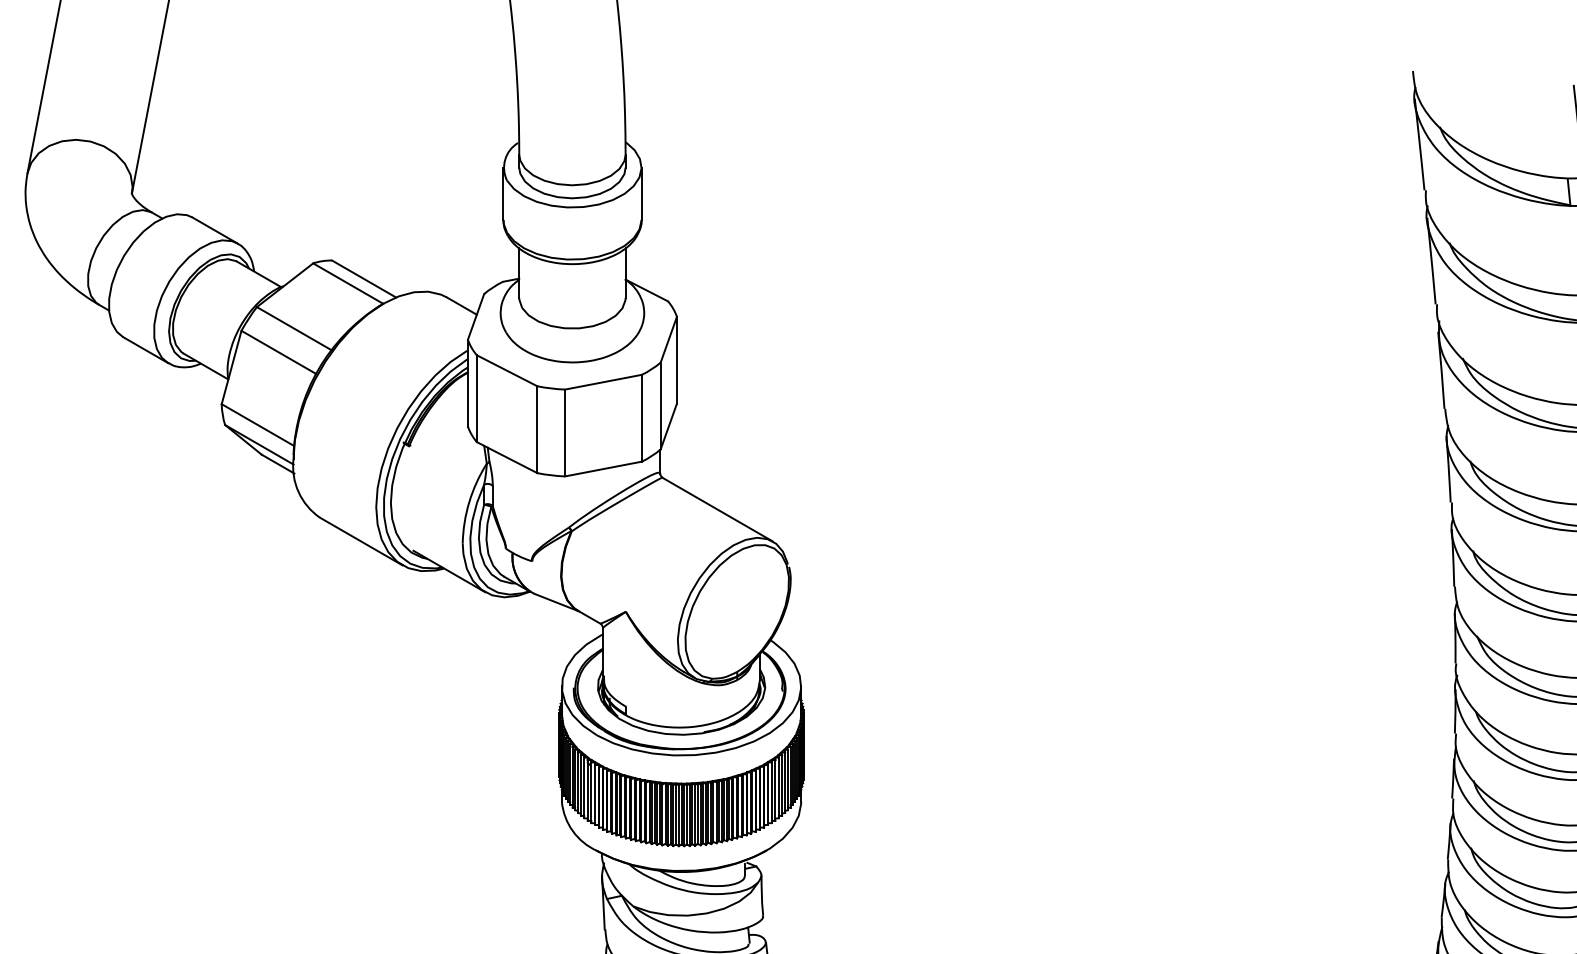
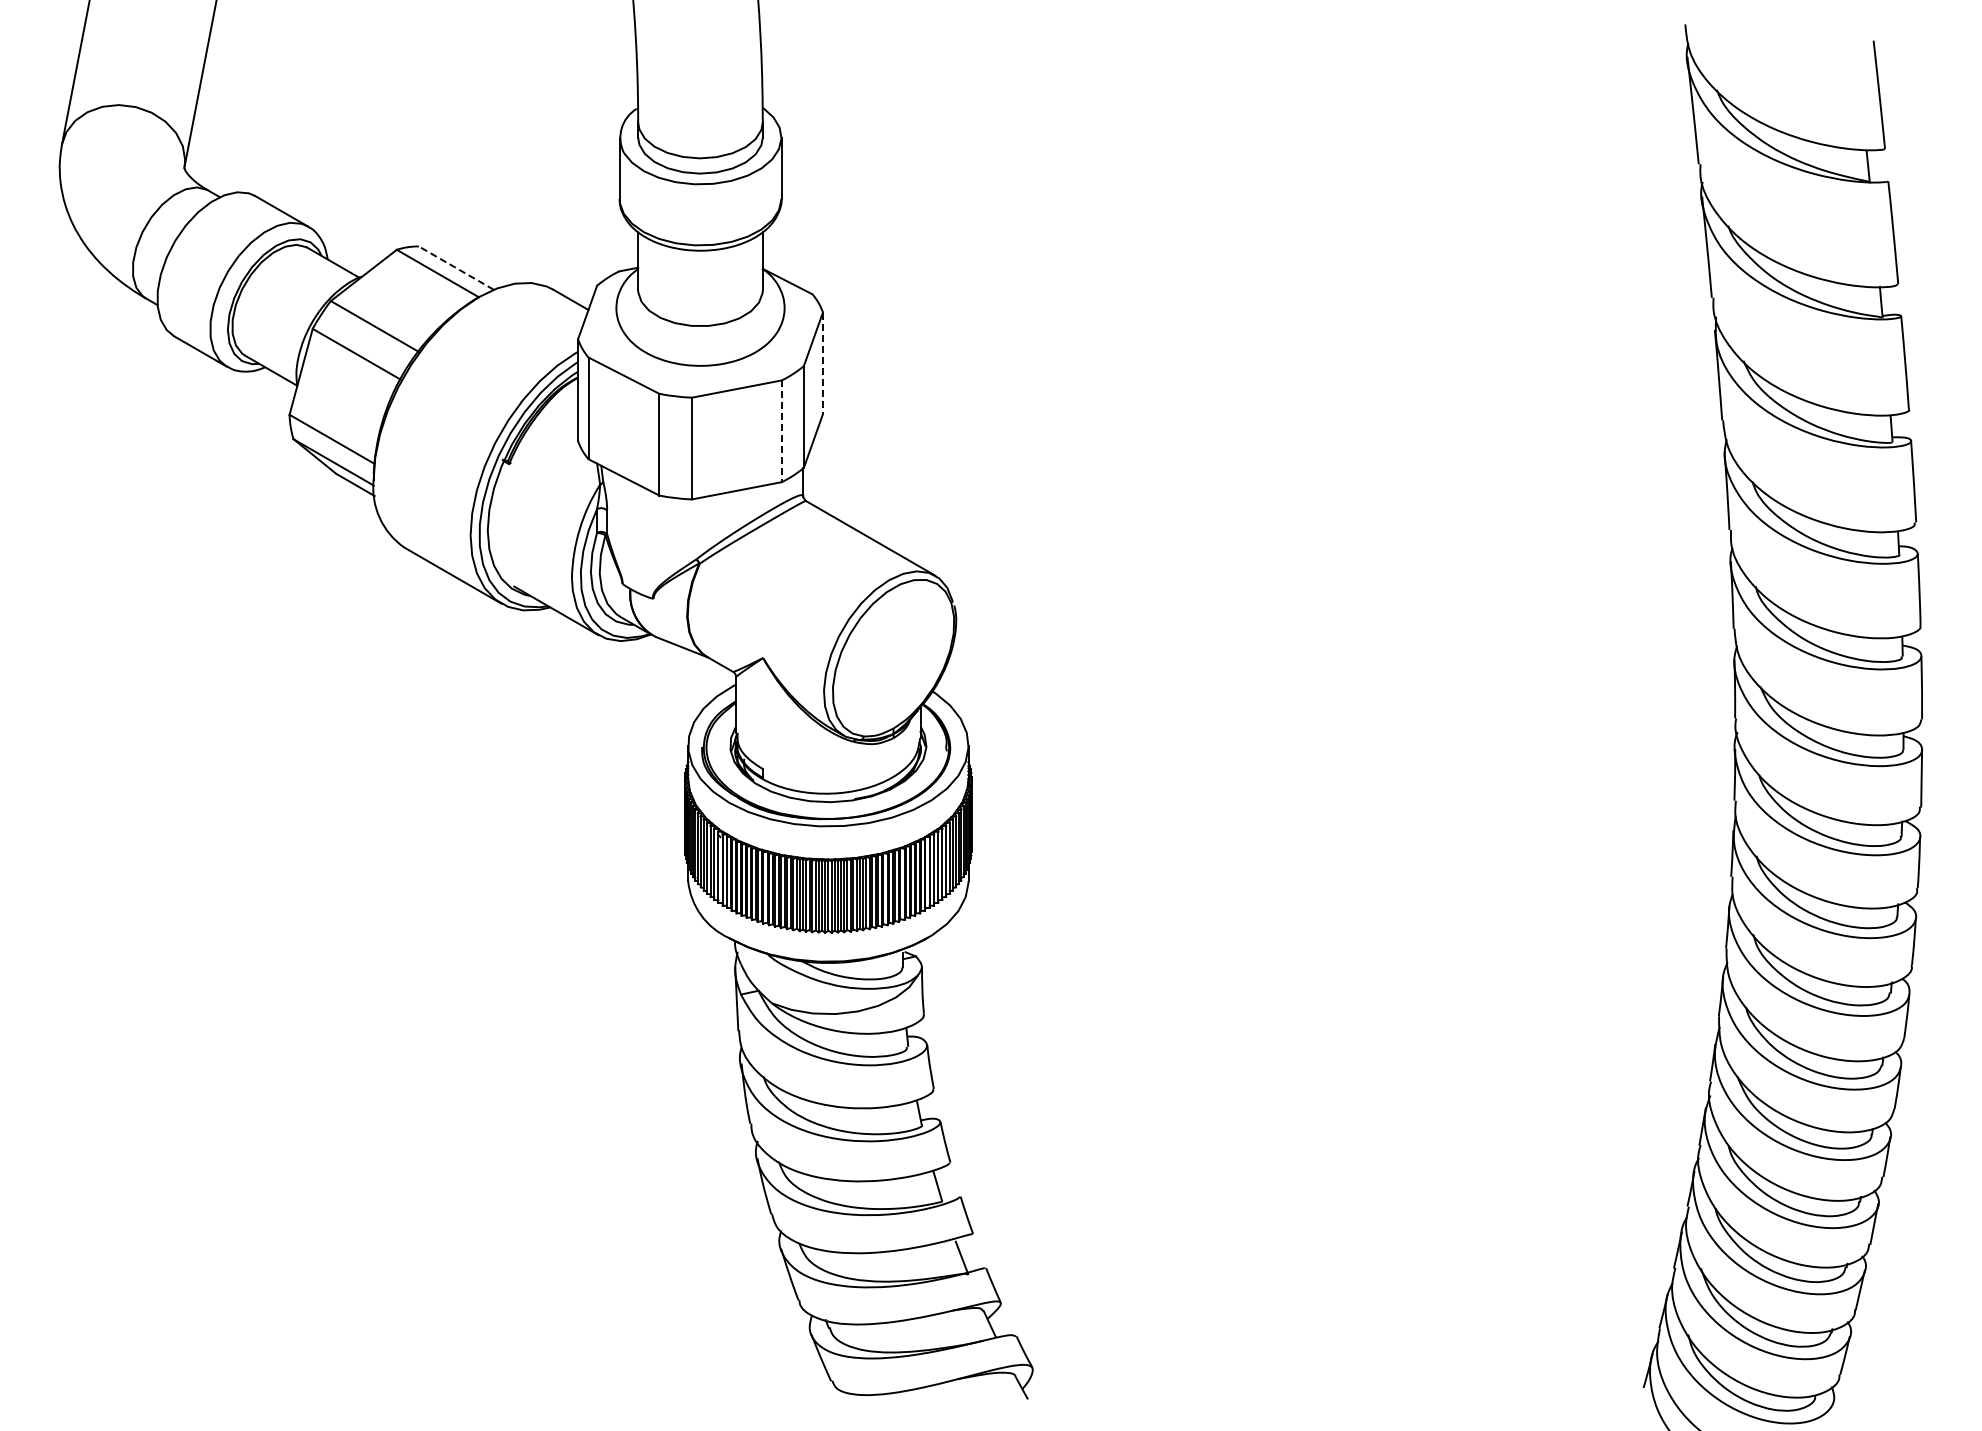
line: (363, 278) -> (455, 267), solid -> dashed
line: (676, 360) -> (822, 363), solid -> dashed
line: (641, 418) -> (781, 431), solid -> dashed

